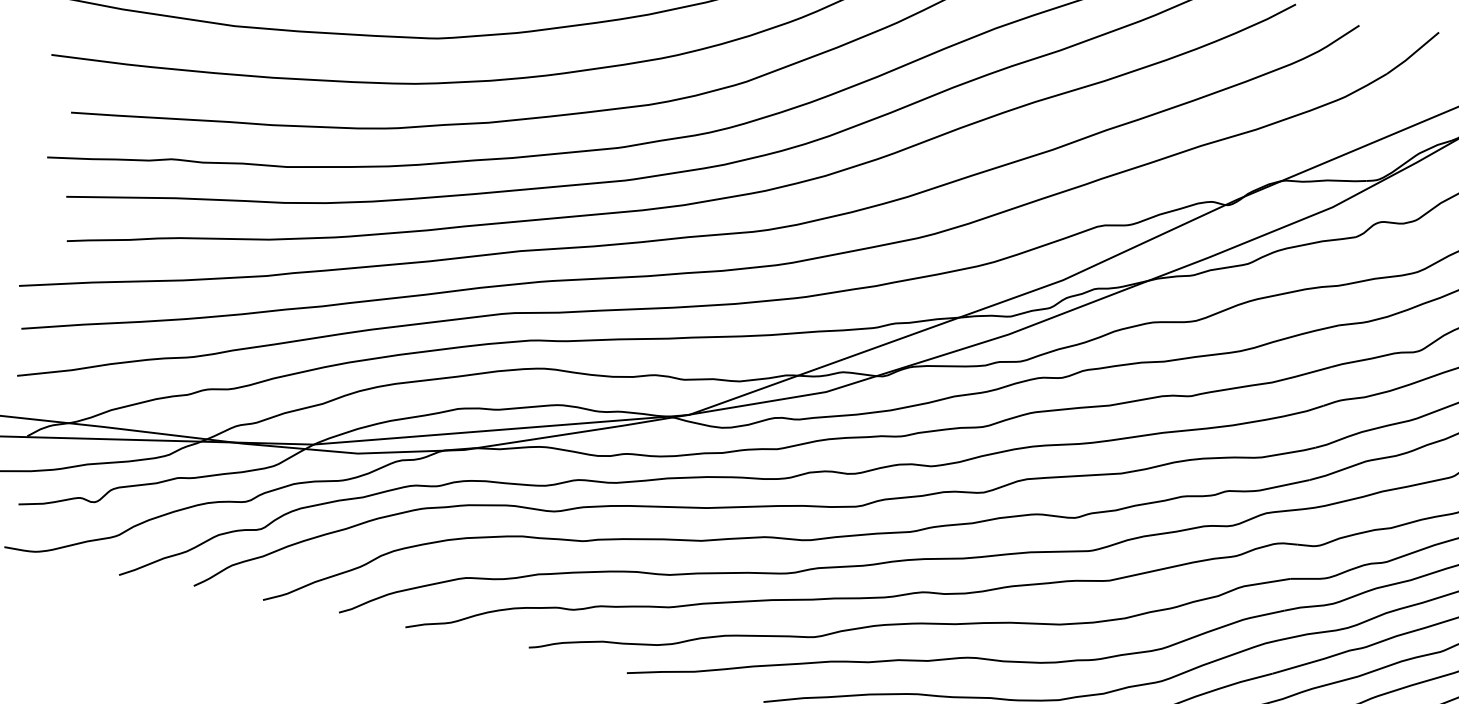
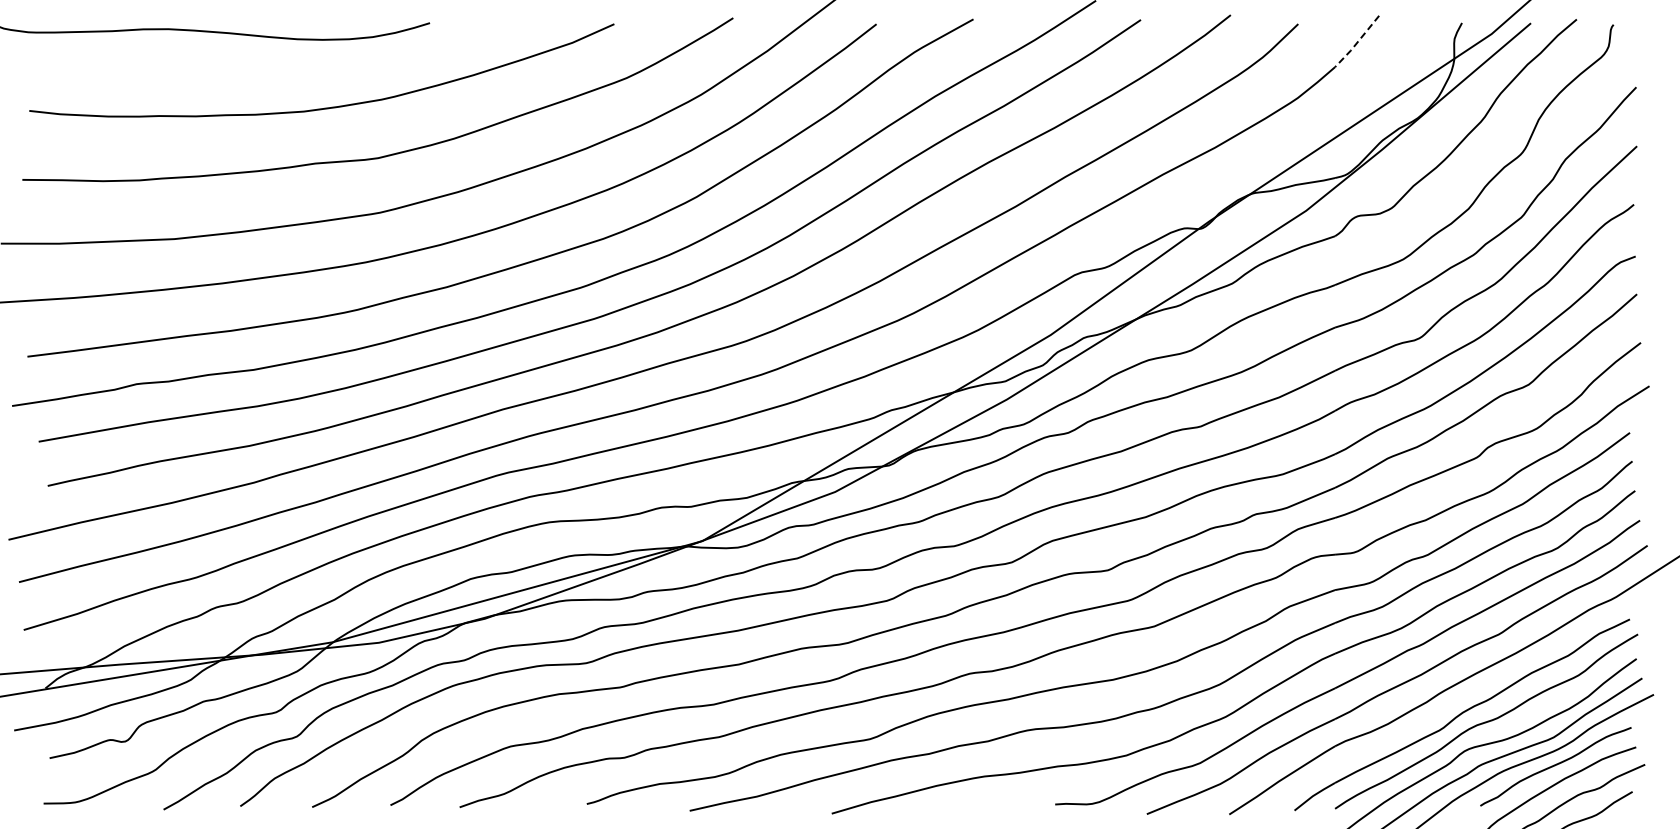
line: (1413, 54) -> (1357, 42), solid -> dashed

